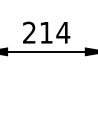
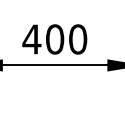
text: (46, 32) -> (55, 39), 214 -> 400

